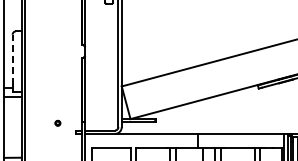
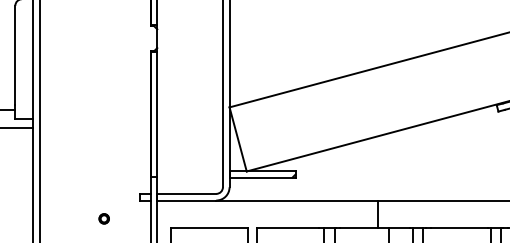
line: (12, 59) -> (15, 54), dashed -> solid
part: (57, 122) -> (103, 217), moved

